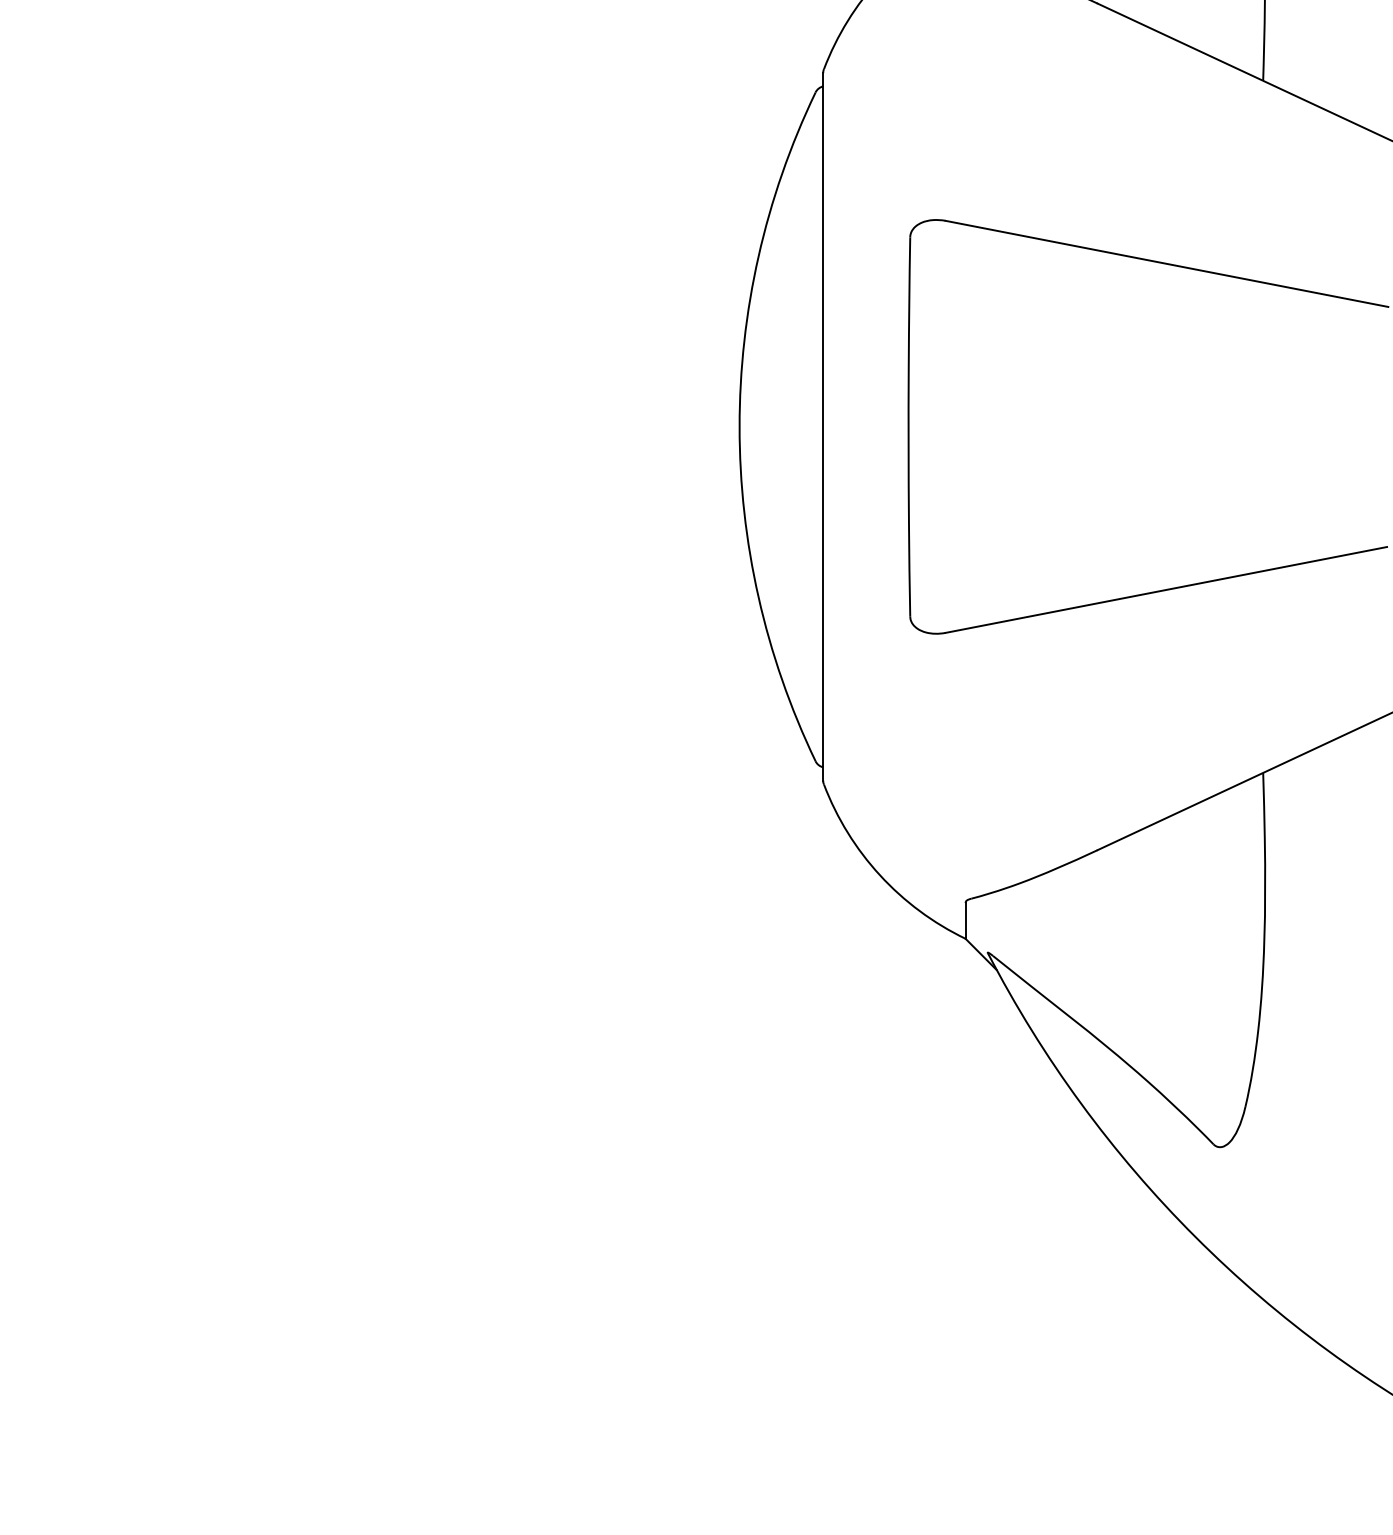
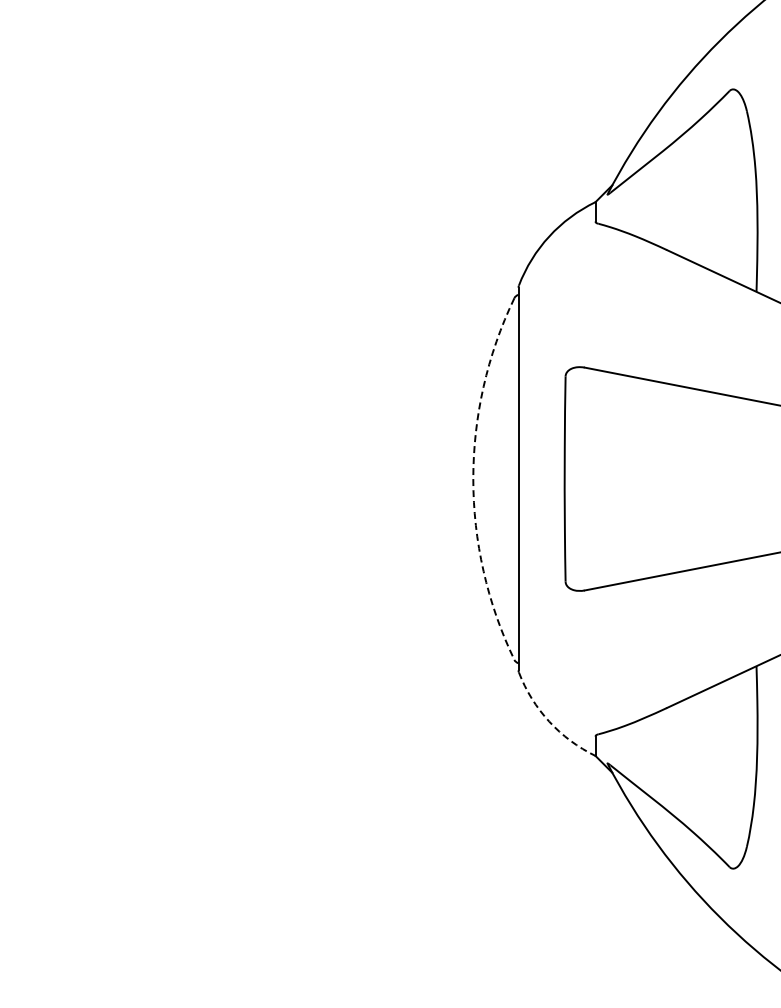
arc: (739, 427) -> (473, 479), solid -> dashed
arc: (880, 875) -> (549, 721), solid -> dashed

